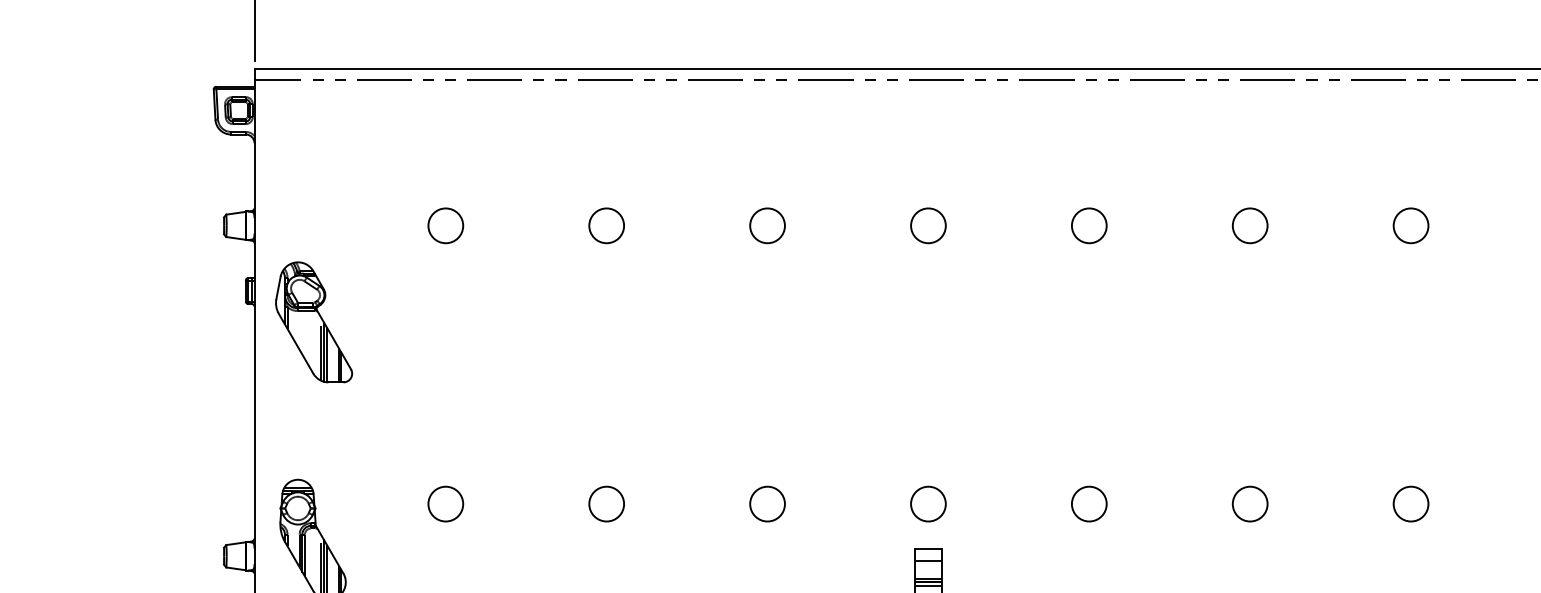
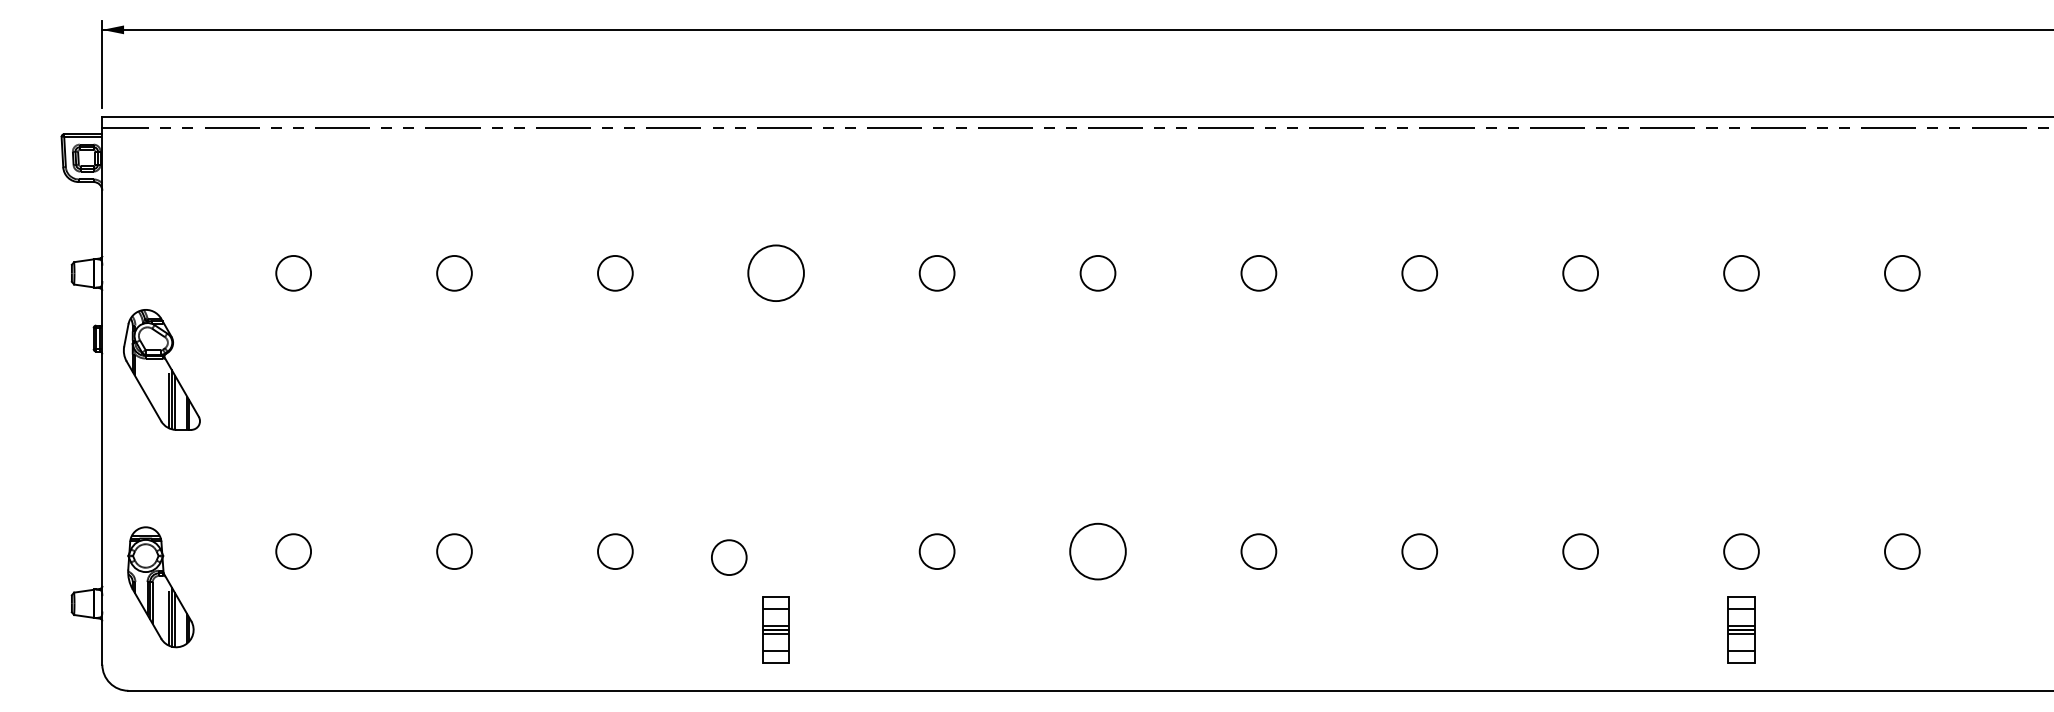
circle: (928, 225) -> (776, 273), size x1.6
circle: (928, 503) -> (729, 557), moved
circle: (1249, 503) -> (1097, 551), size x1.6

